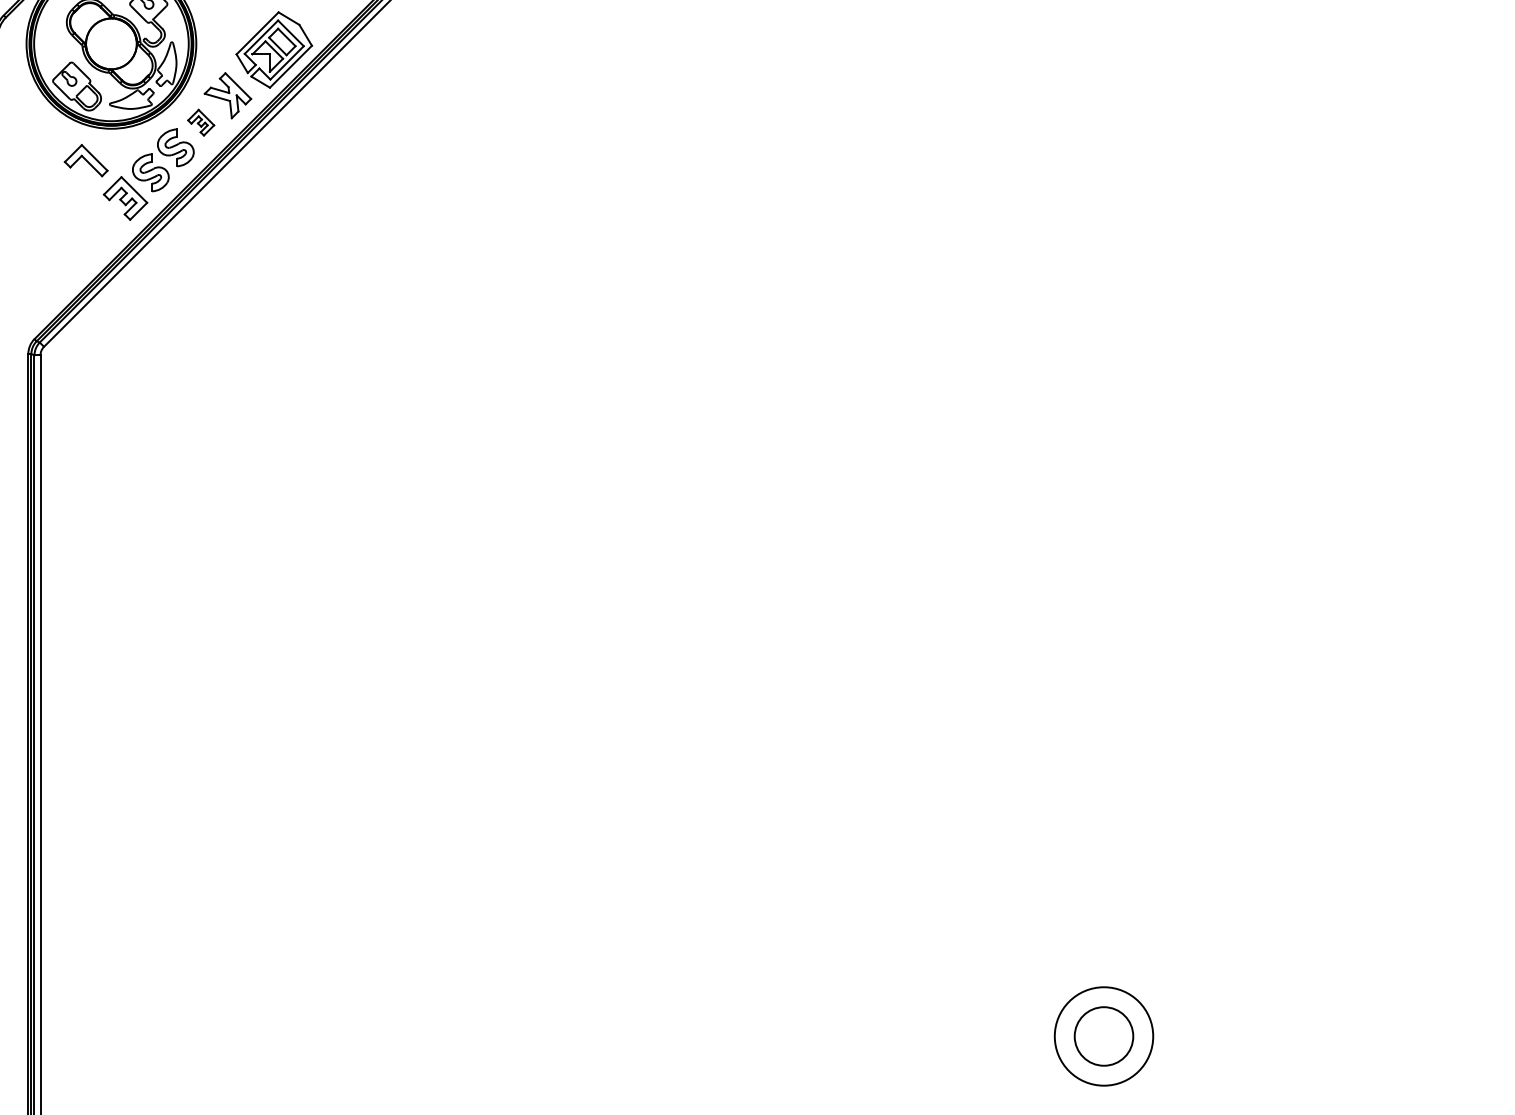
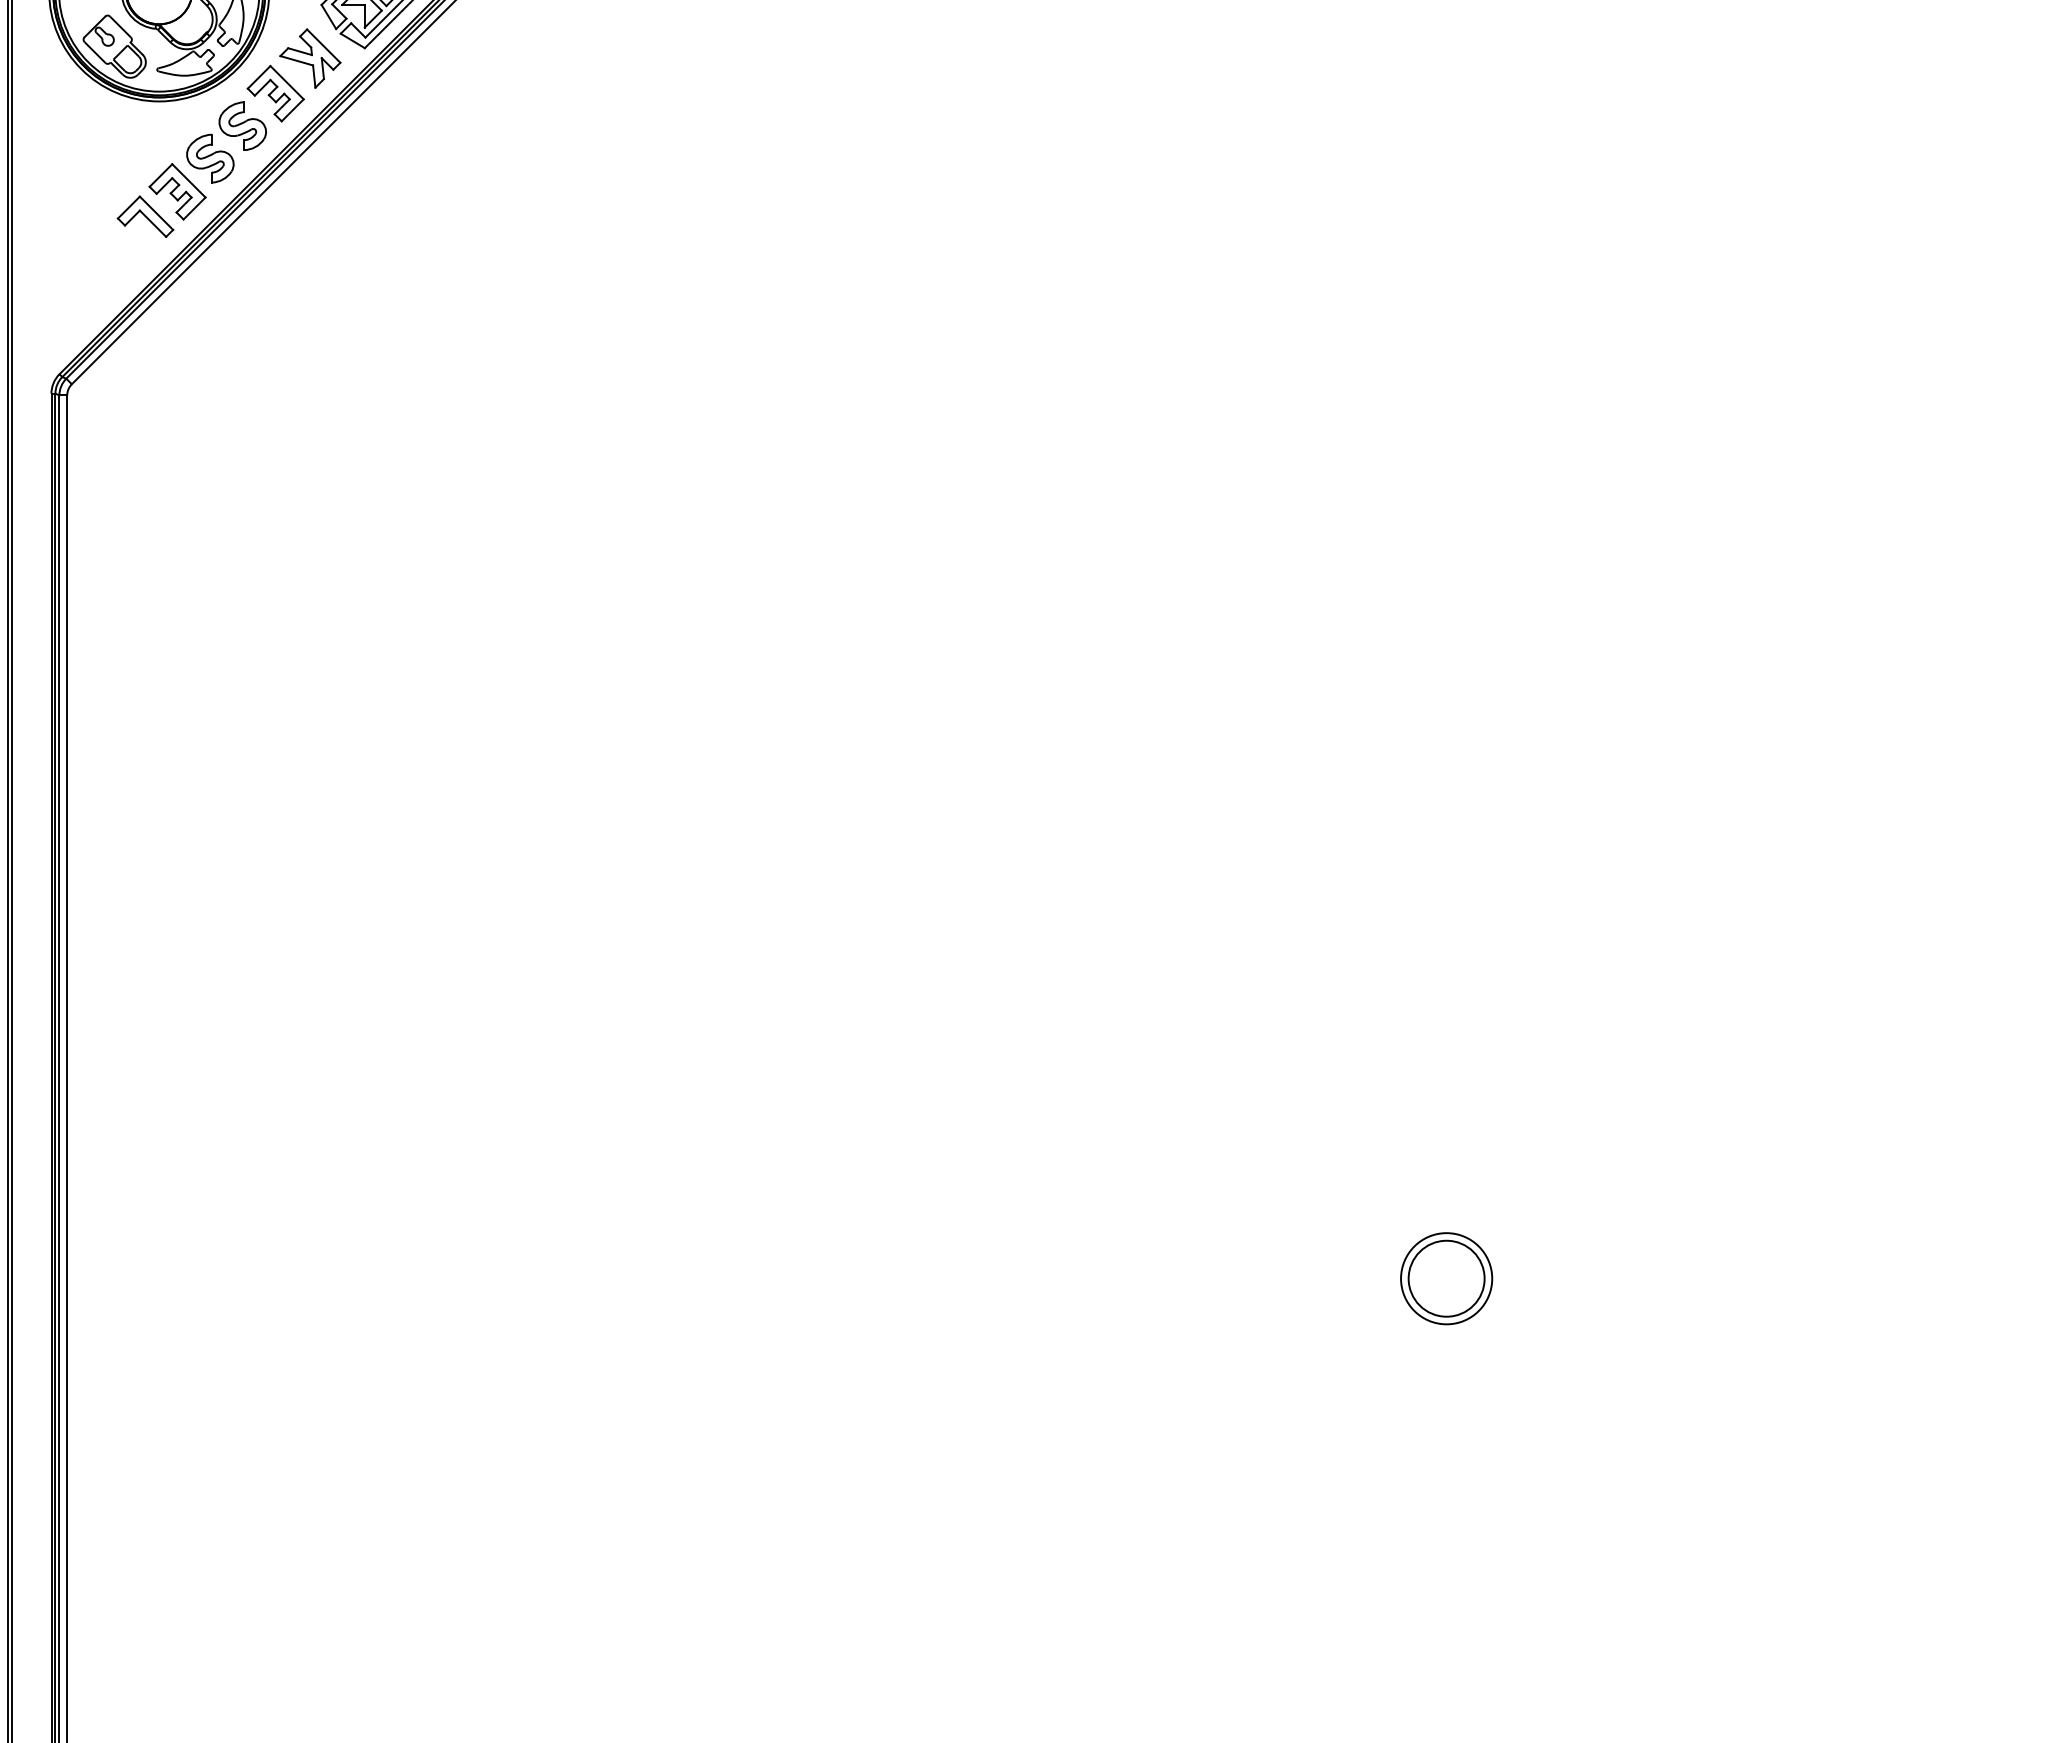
part: (201, 122) -> (275, 93), size x1.67
part: (86, 160) -> (145, 216), moved
circle: (1103, 1036) -> (1446, 1278), size x0.71

